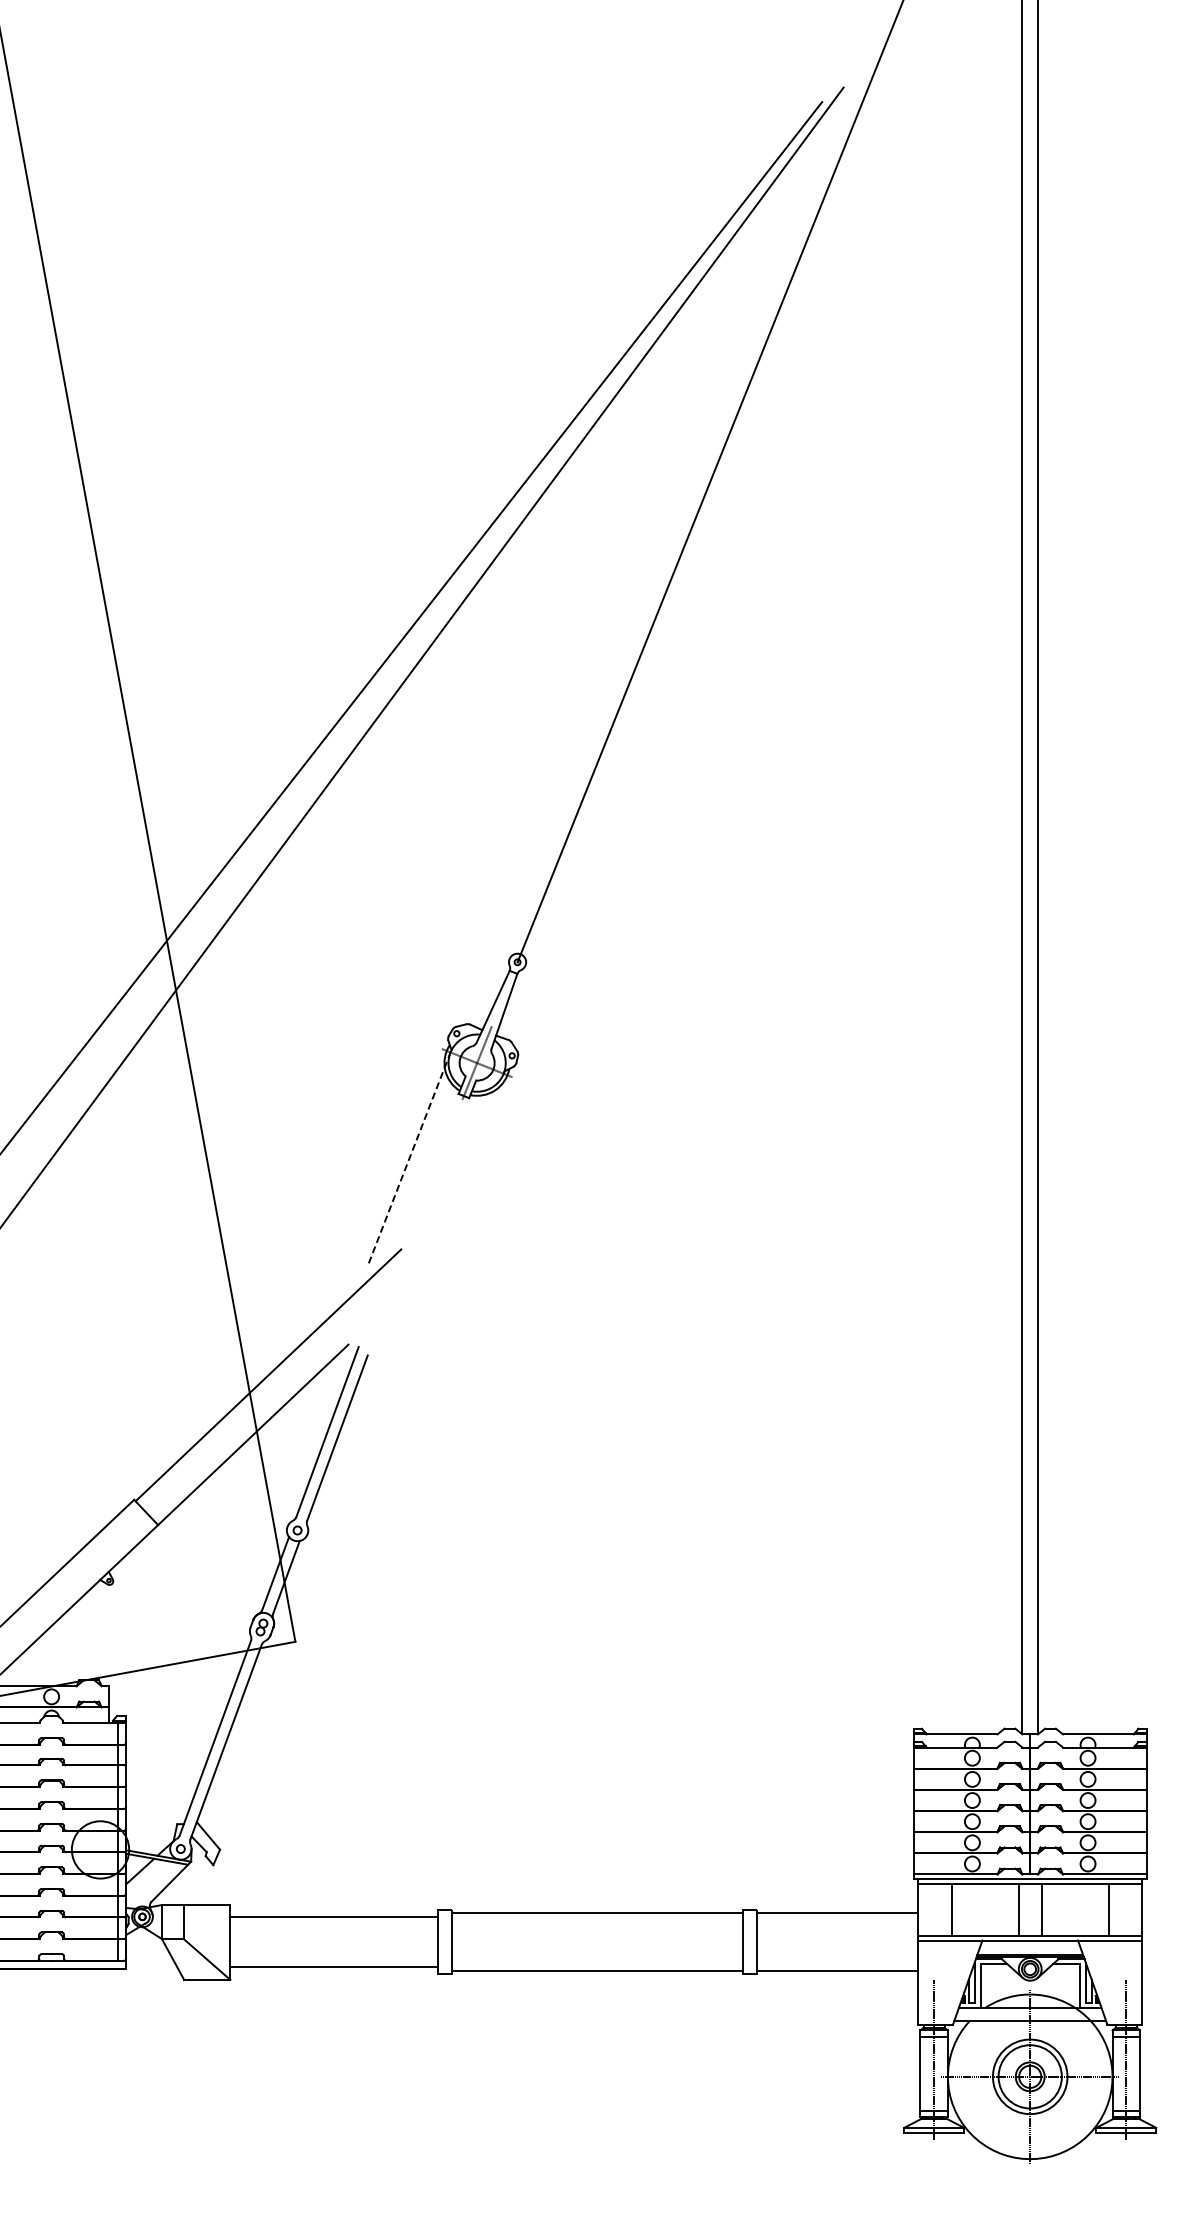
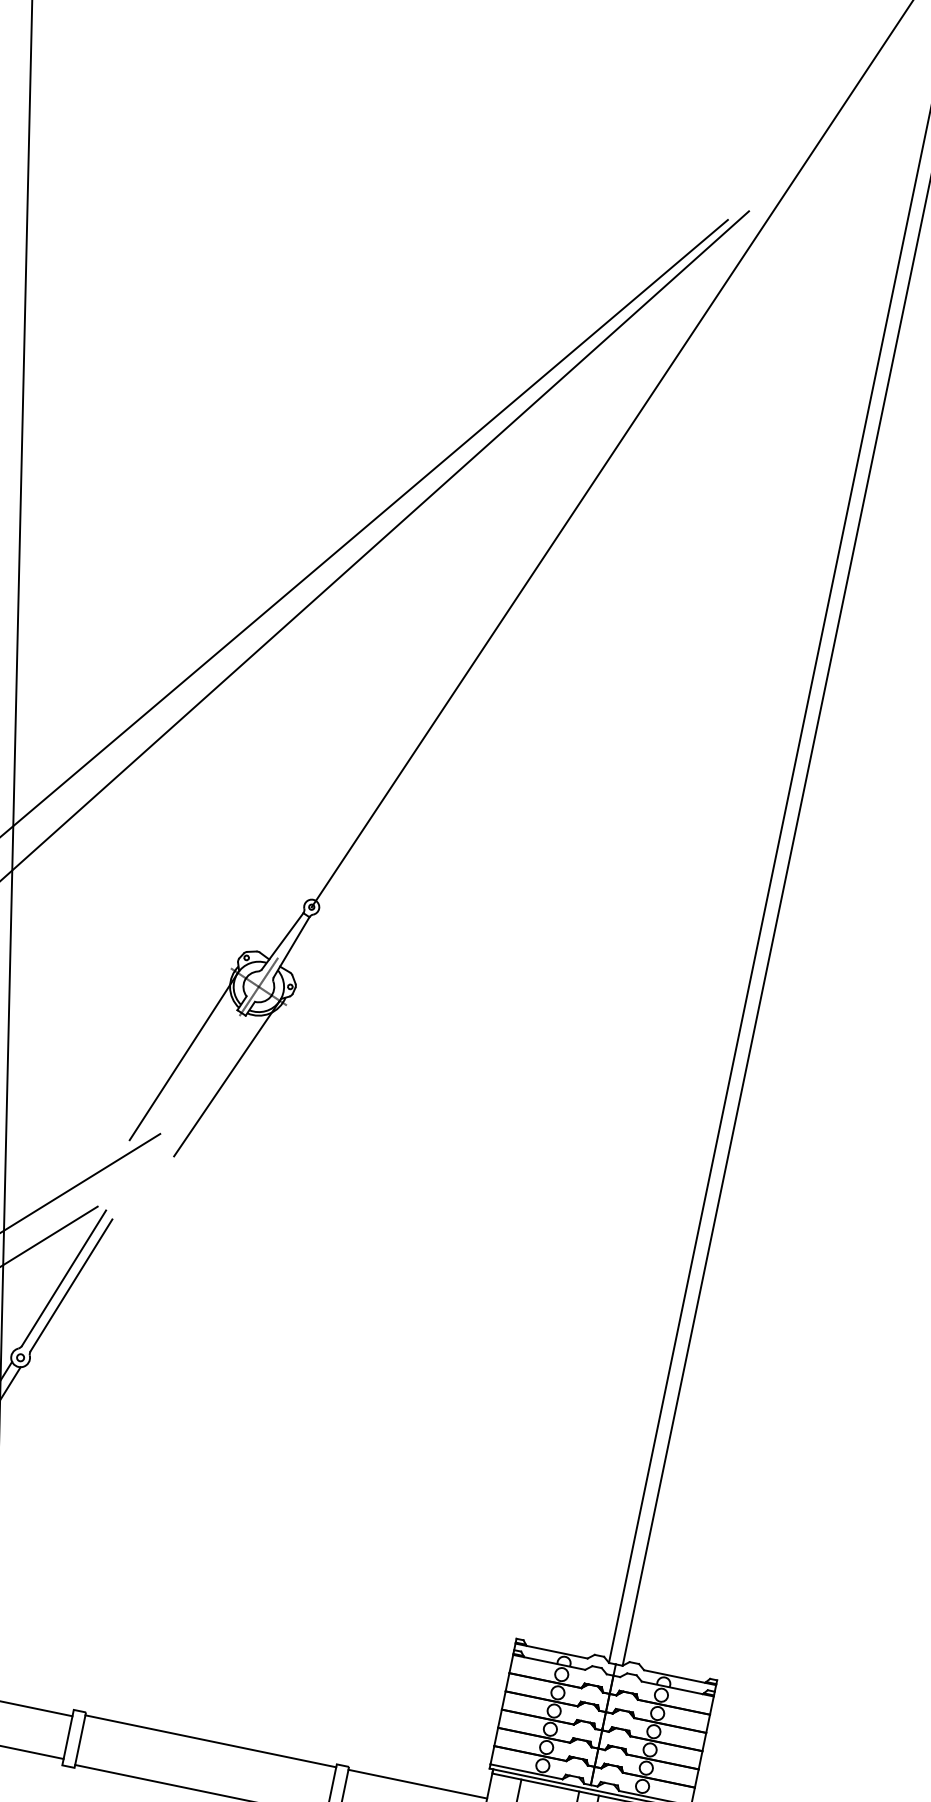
line: (409, 1158) -> (183, 1057), dashed -> solid
line: (462, 1172) -> (226, 1078), added

